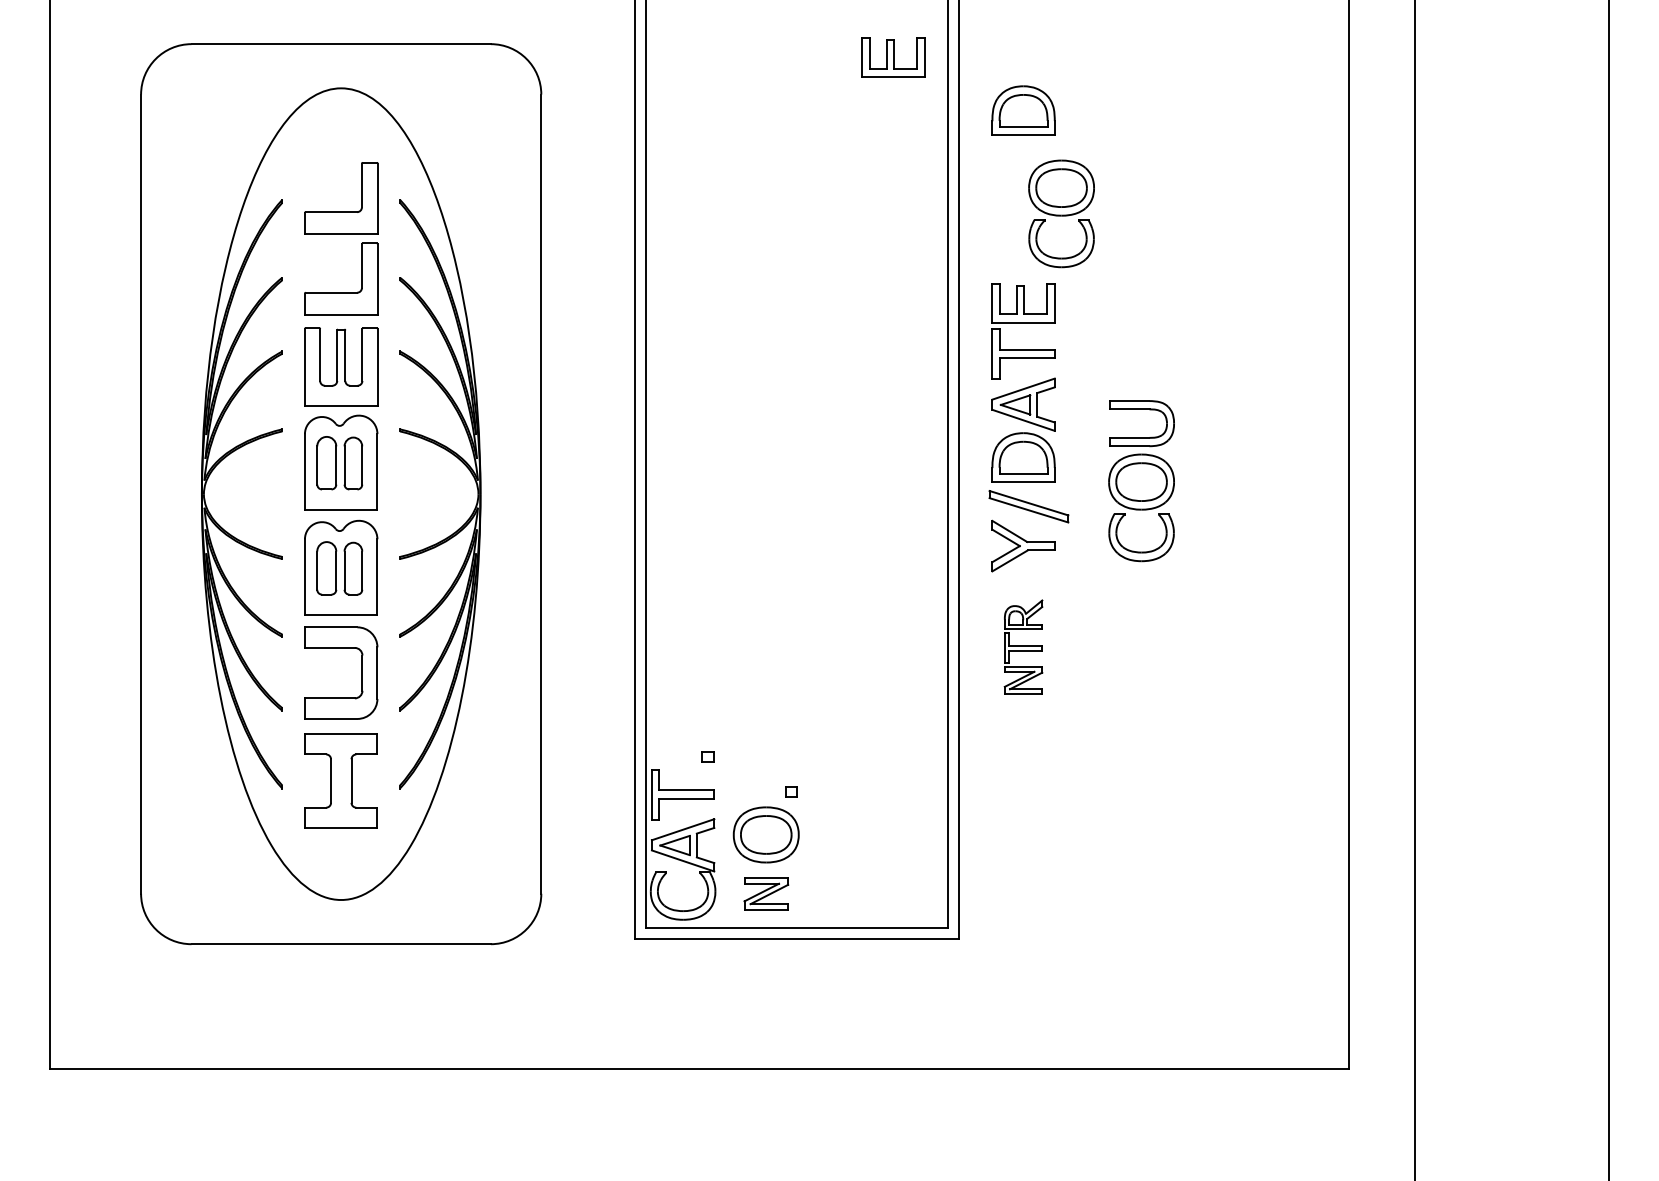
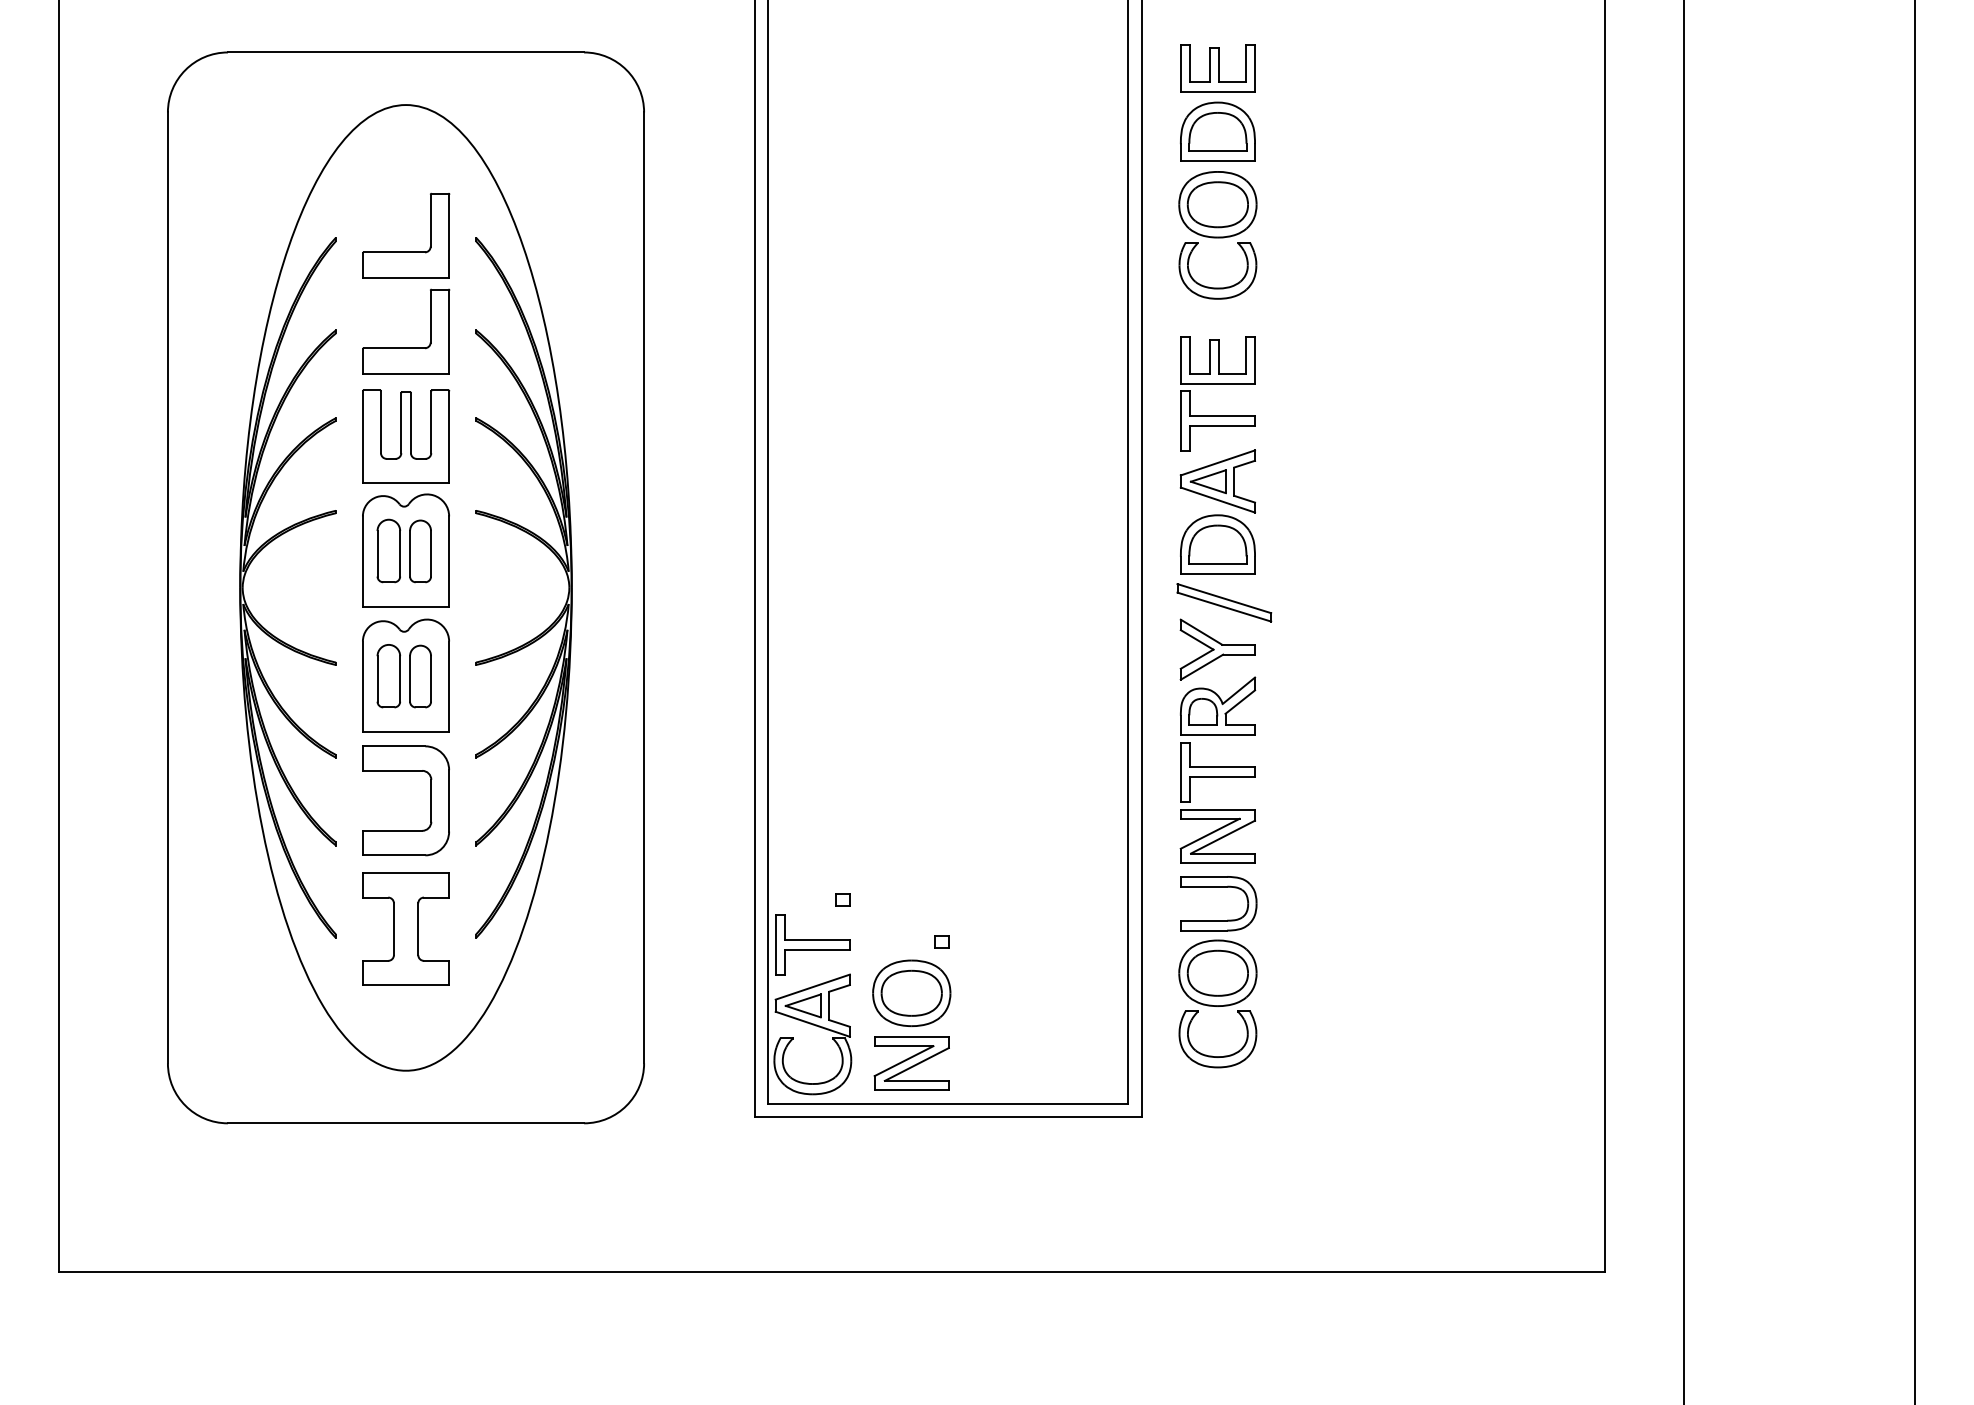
part: (893, 57) -> (1217, 68), moved
part: (1061, 213) -> (1217, 234), moved
part: (1141, 481) -> (1217, 972), moved
part: (1023, 646) -> (1217, 769), size x1.67
part: (766, 893) -> (912, 1063), size x1.43

